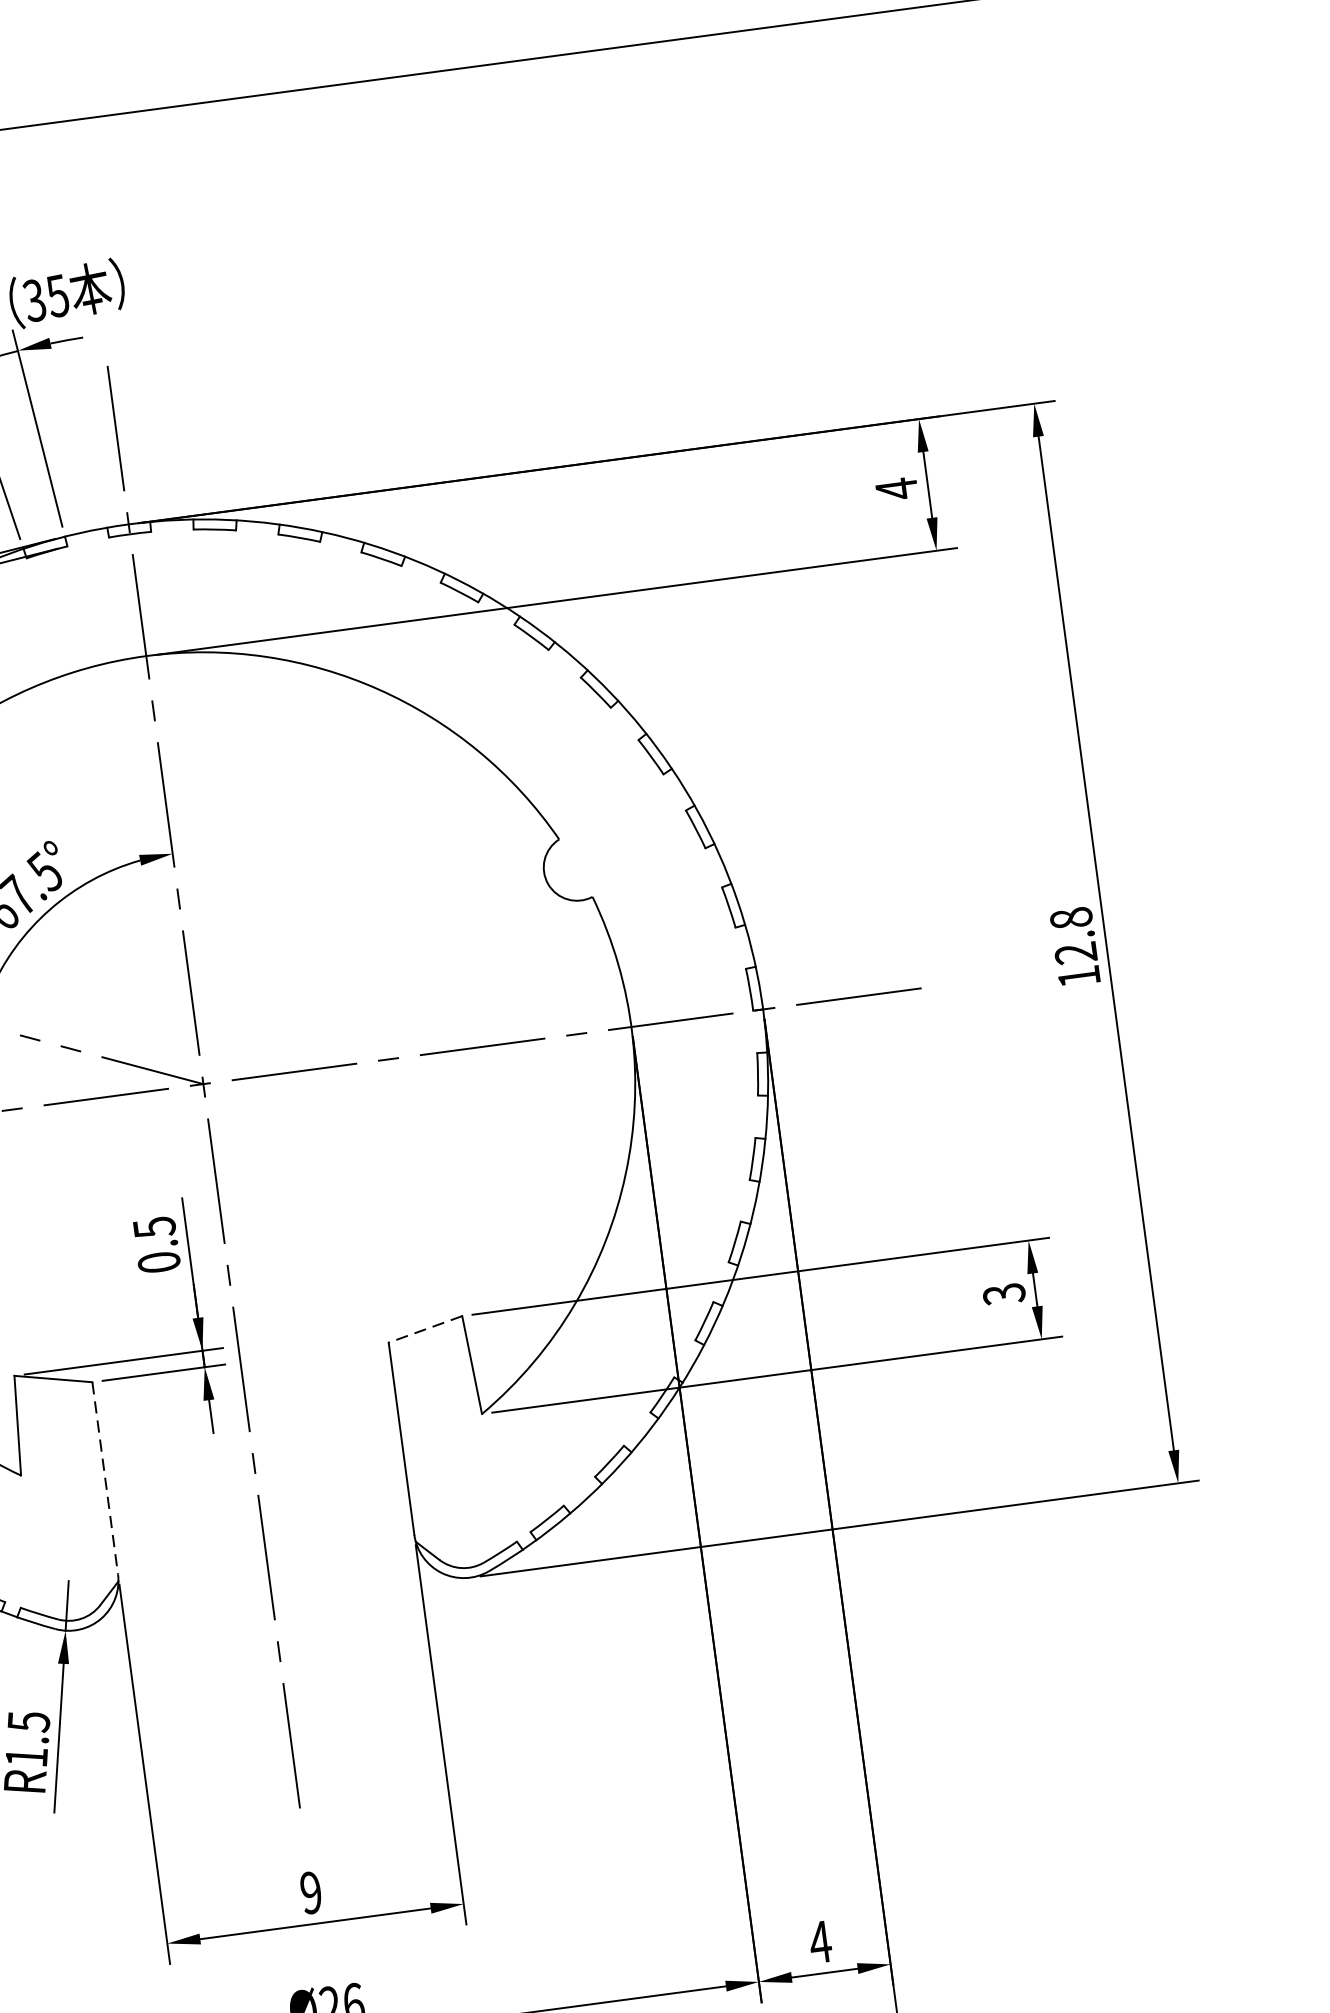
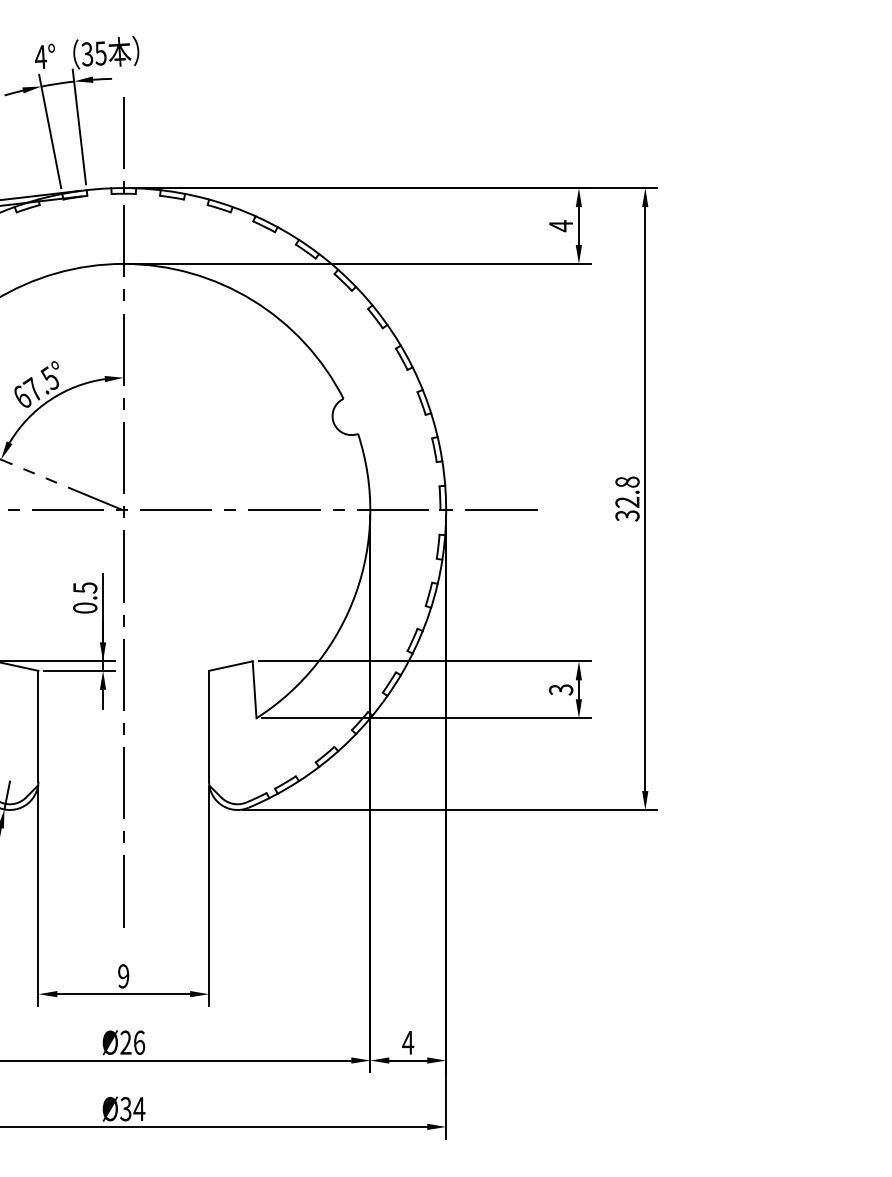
text: (1079, 976) -> (627, 515), 12.8 -> 32.8
line: (424, 1330) -> (230, 666), dashed -> solid
line: (105, 1478) -> (38, 726), dashed -> solid

